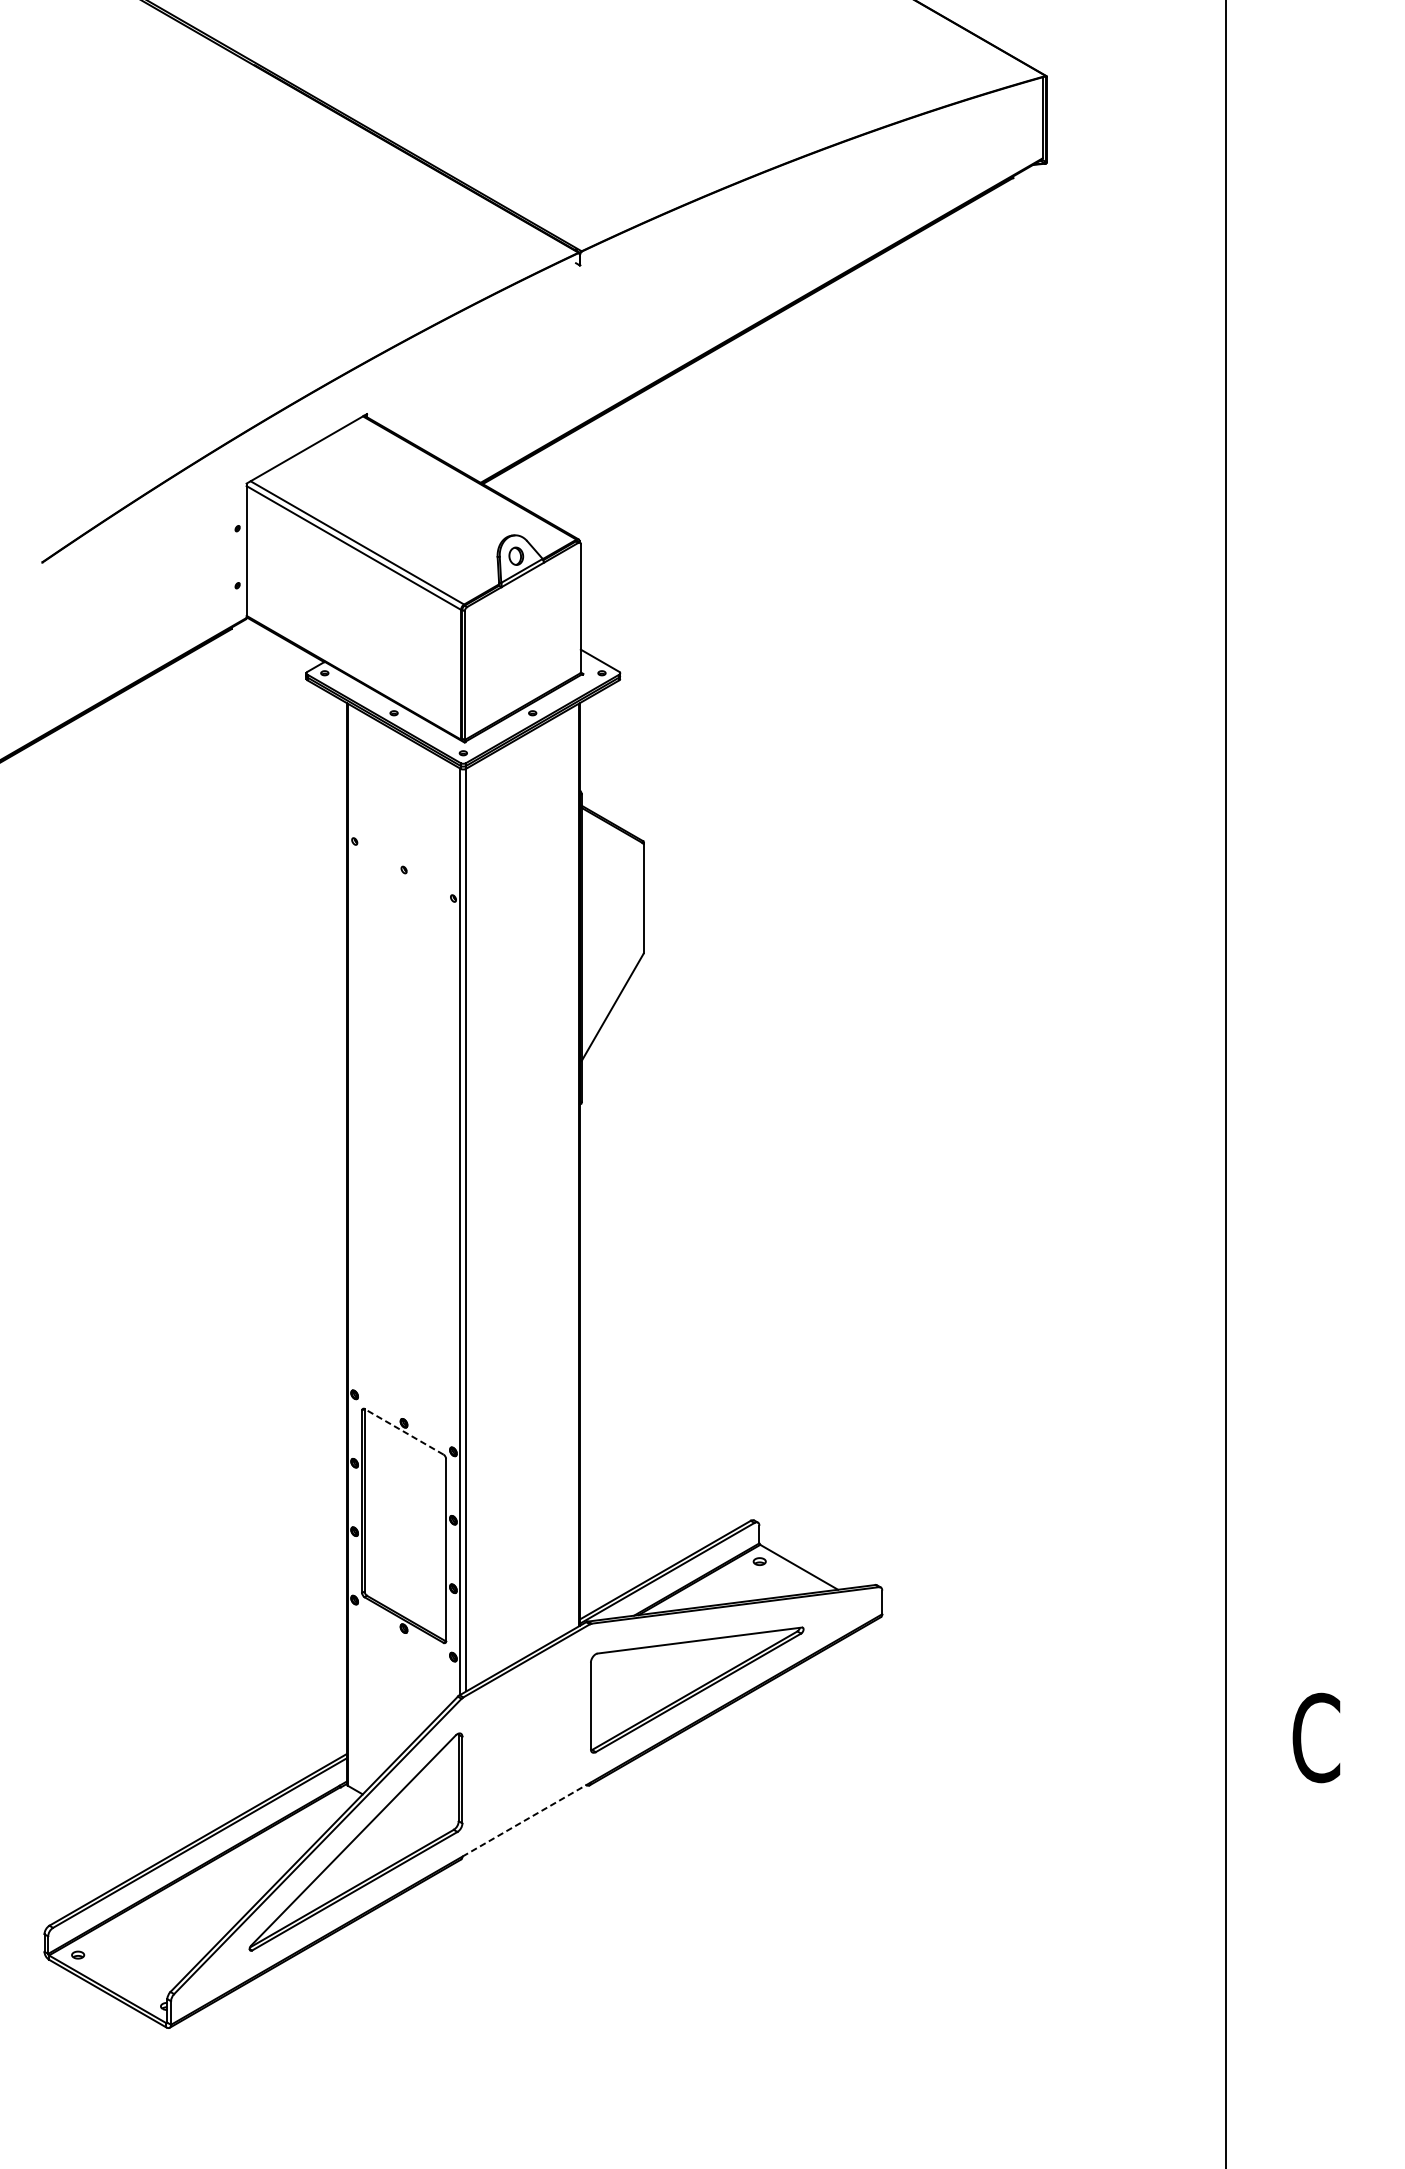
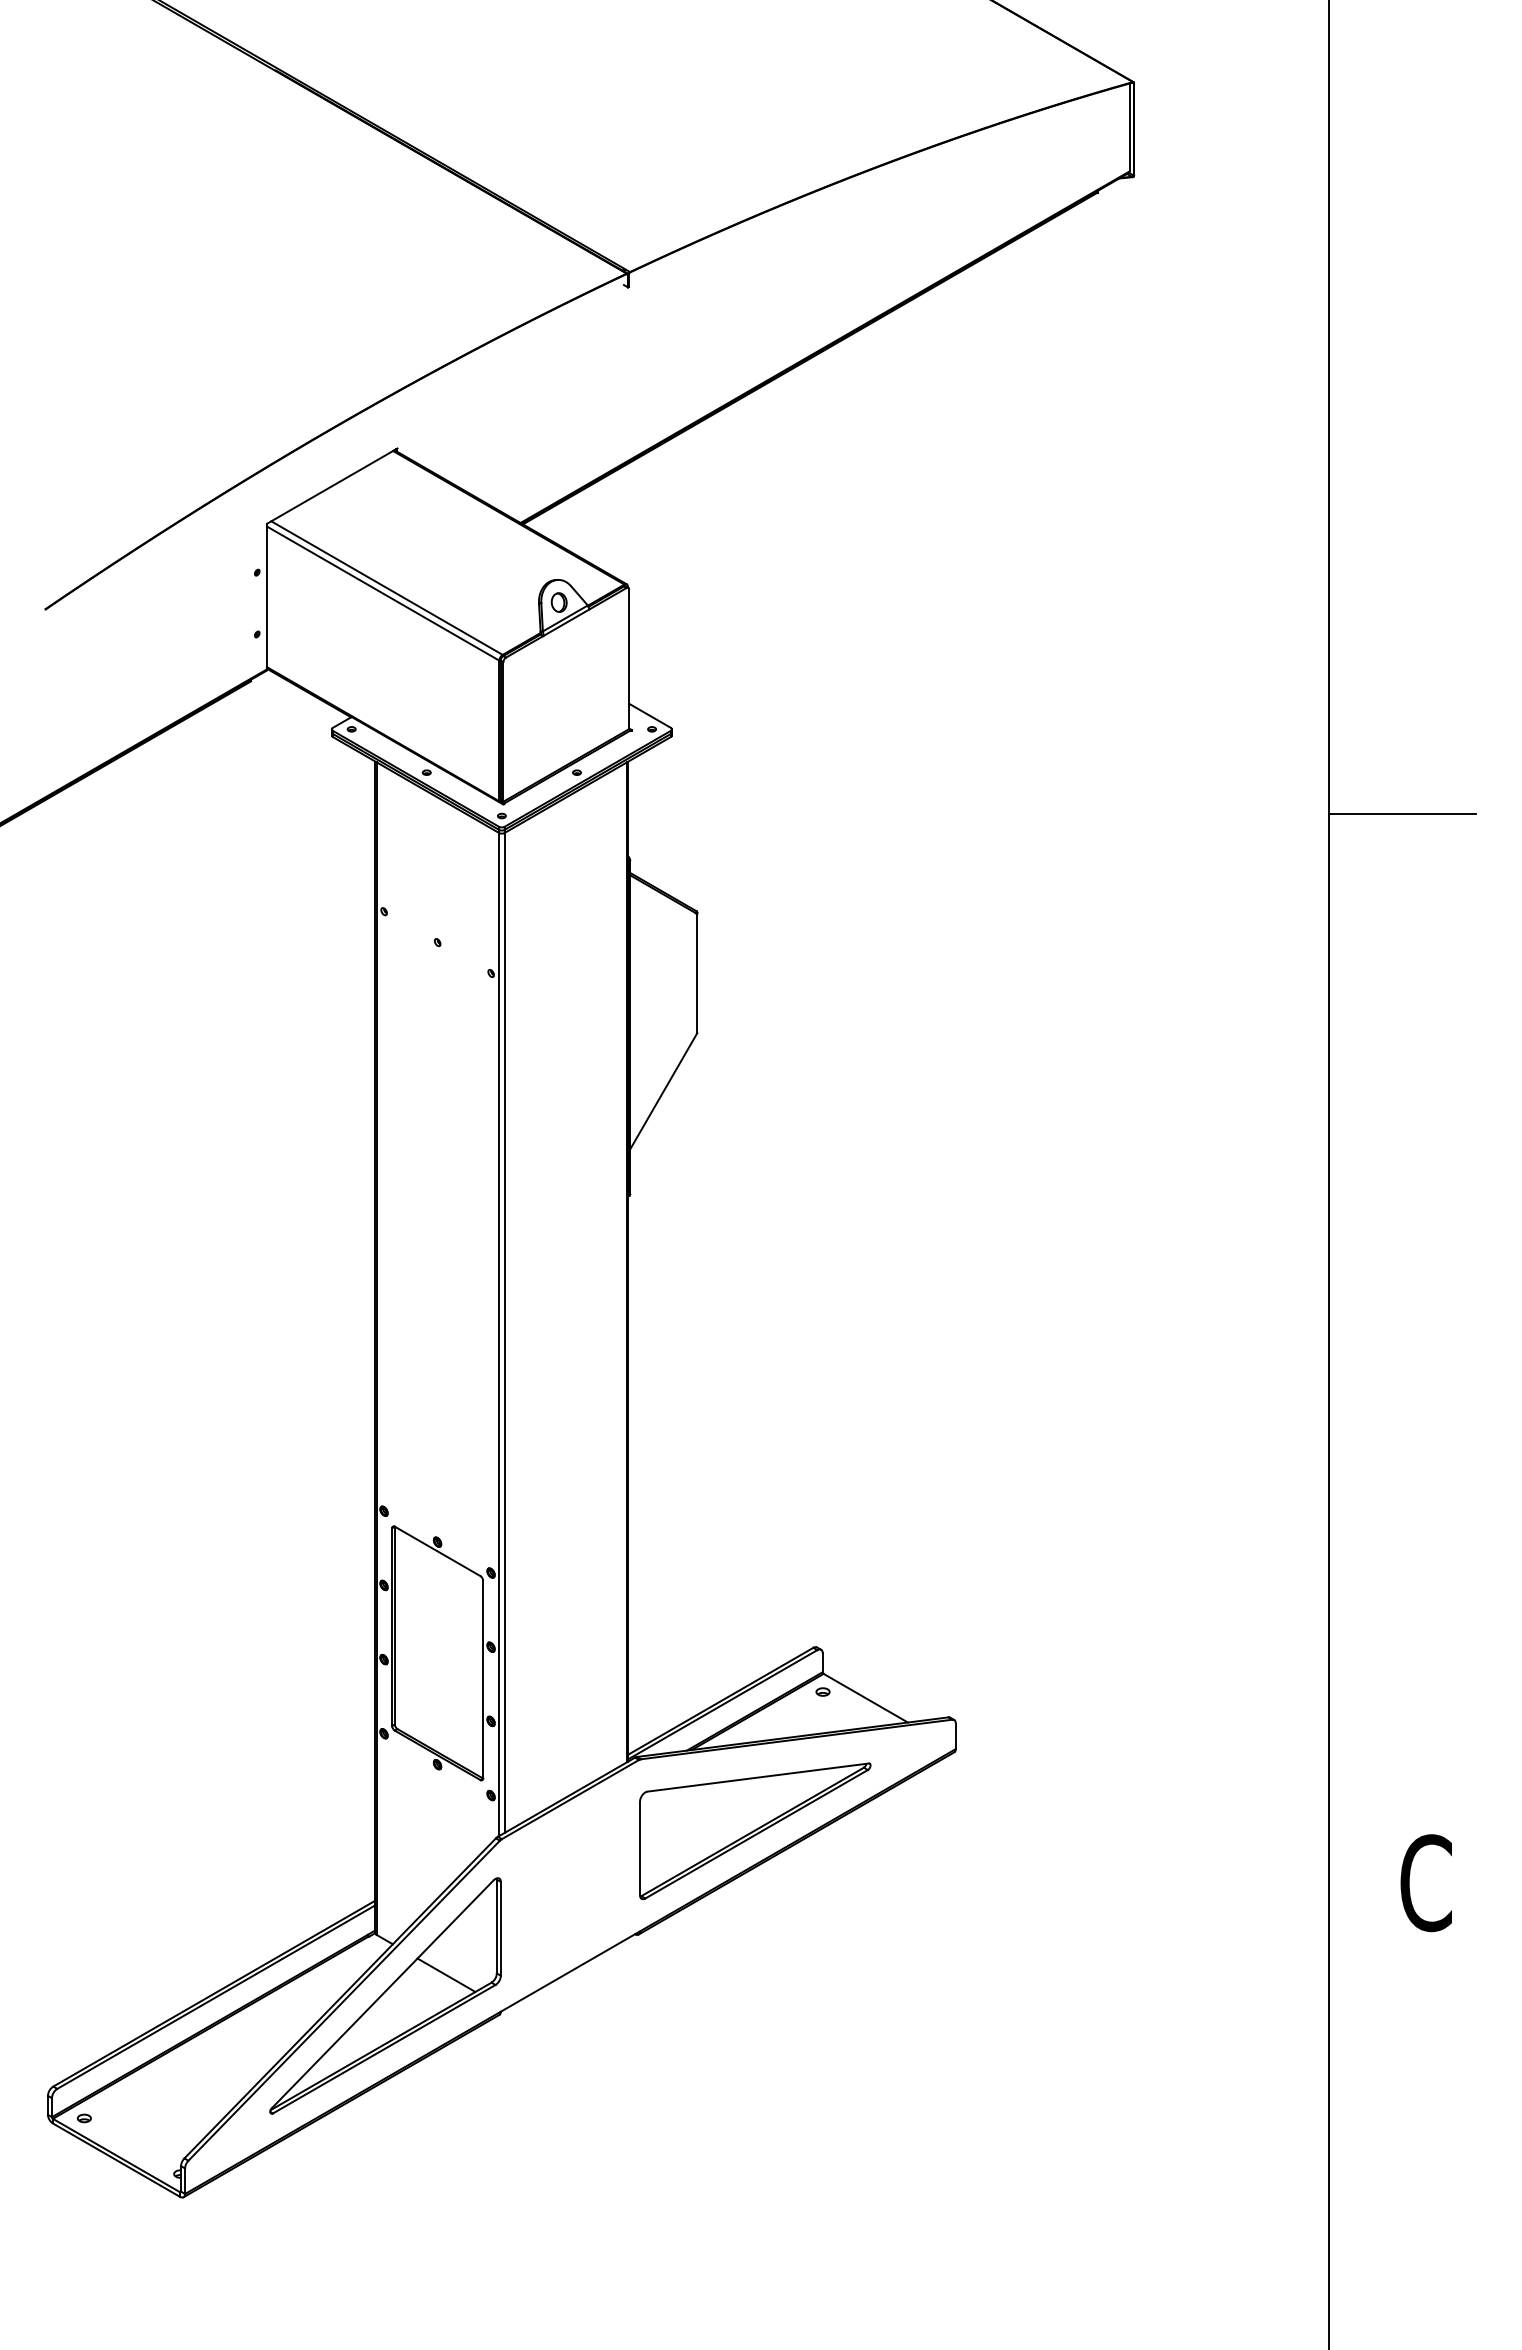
line: (1294, 751) -> (1402, 814), added
line: (403, 1431) -> (437, 1551), dashed -> solid
line: (526, 1819) -> (570, 1971), dashed -> solid
line: (412, 1822) -> (446, 1974), added

